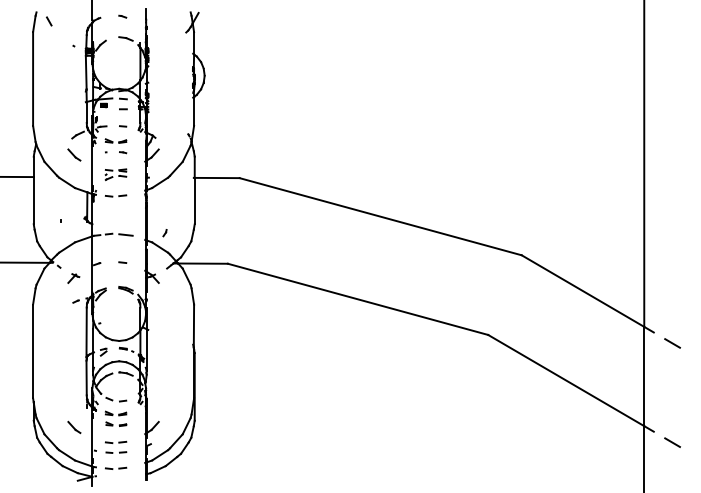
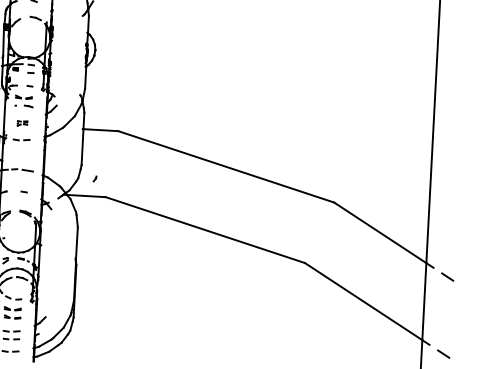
part: (123, 152) -> (29, 106), size x1.6
part: (115, 174) -> (22, 123), size x0.6
part: (164, 233) -> (94, 179), moved

